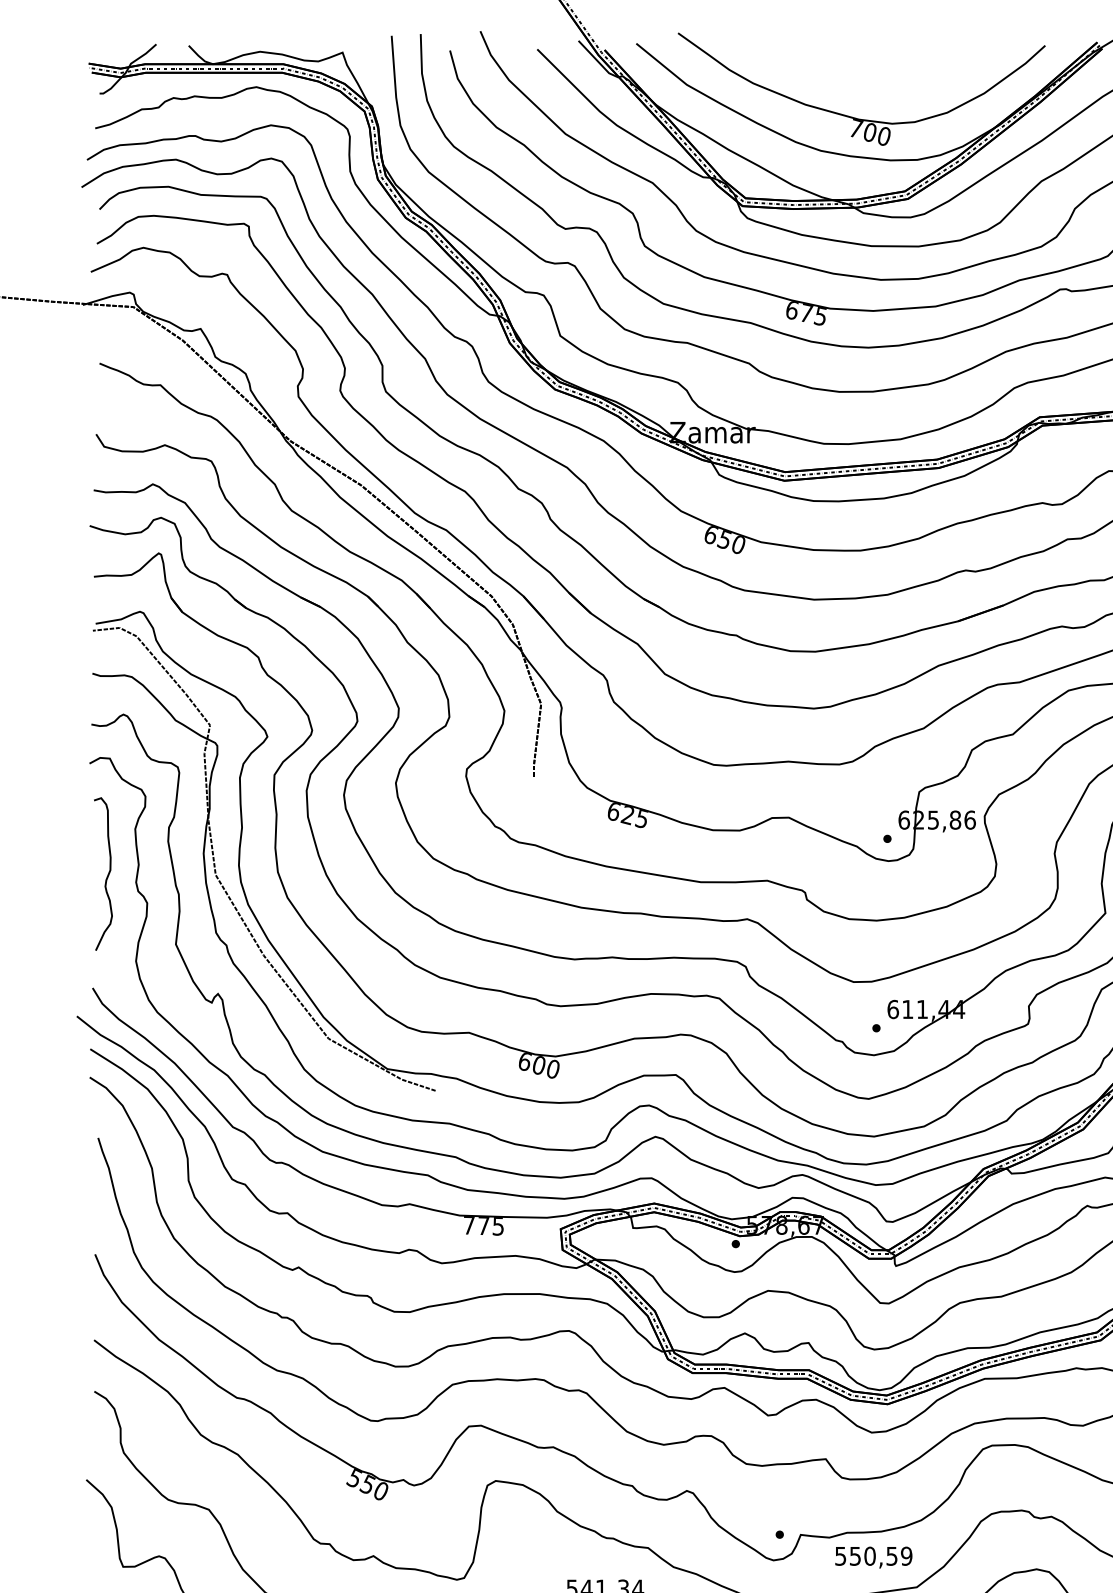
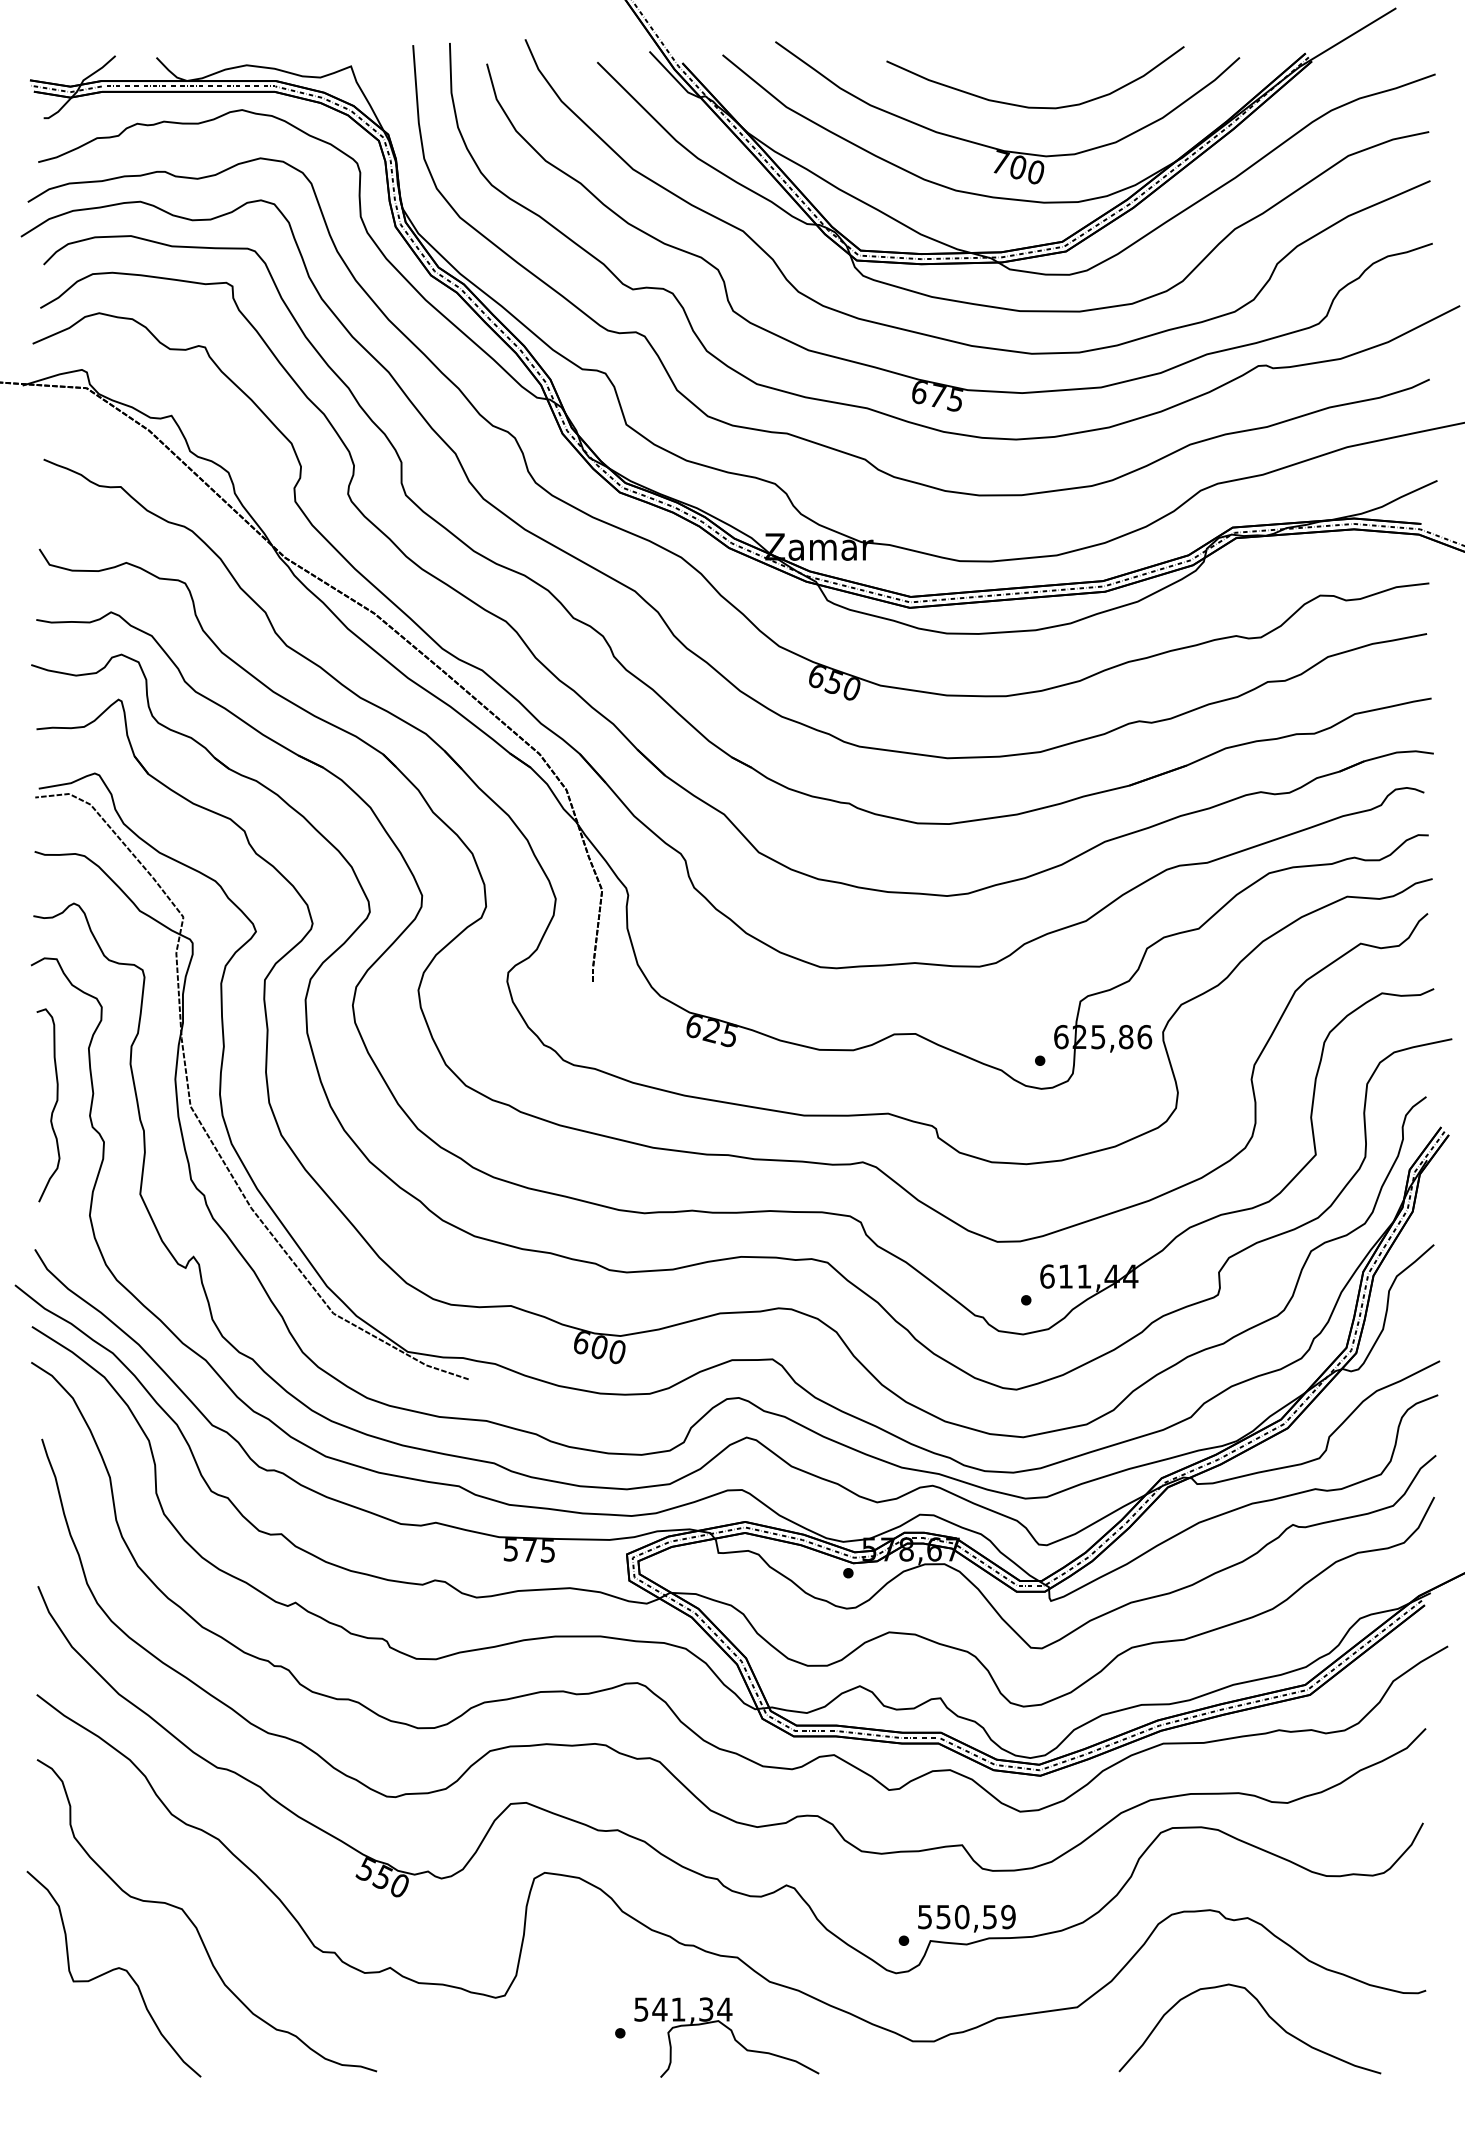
curve: (882, 84) -> (1034, 106), added
text: (468, 1225) -> (510, 1549), 775 -> 575
text: (873, 1557) -> (966, 1918), moved

